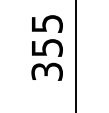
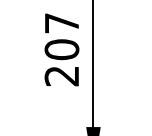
text: (46, 47) -> (61, 49), 355 -> 207

